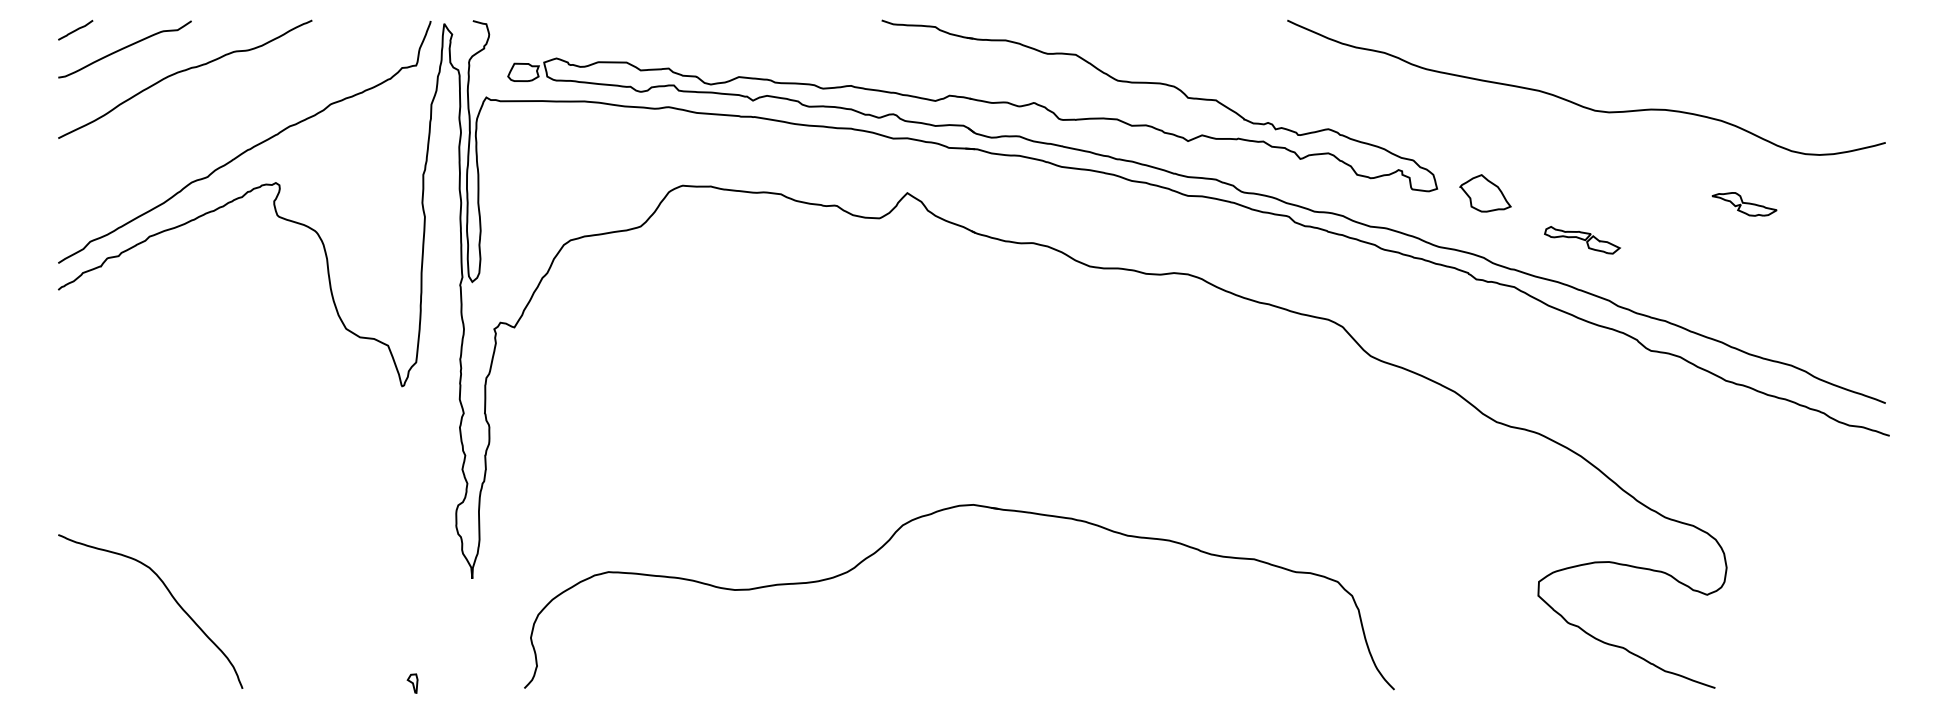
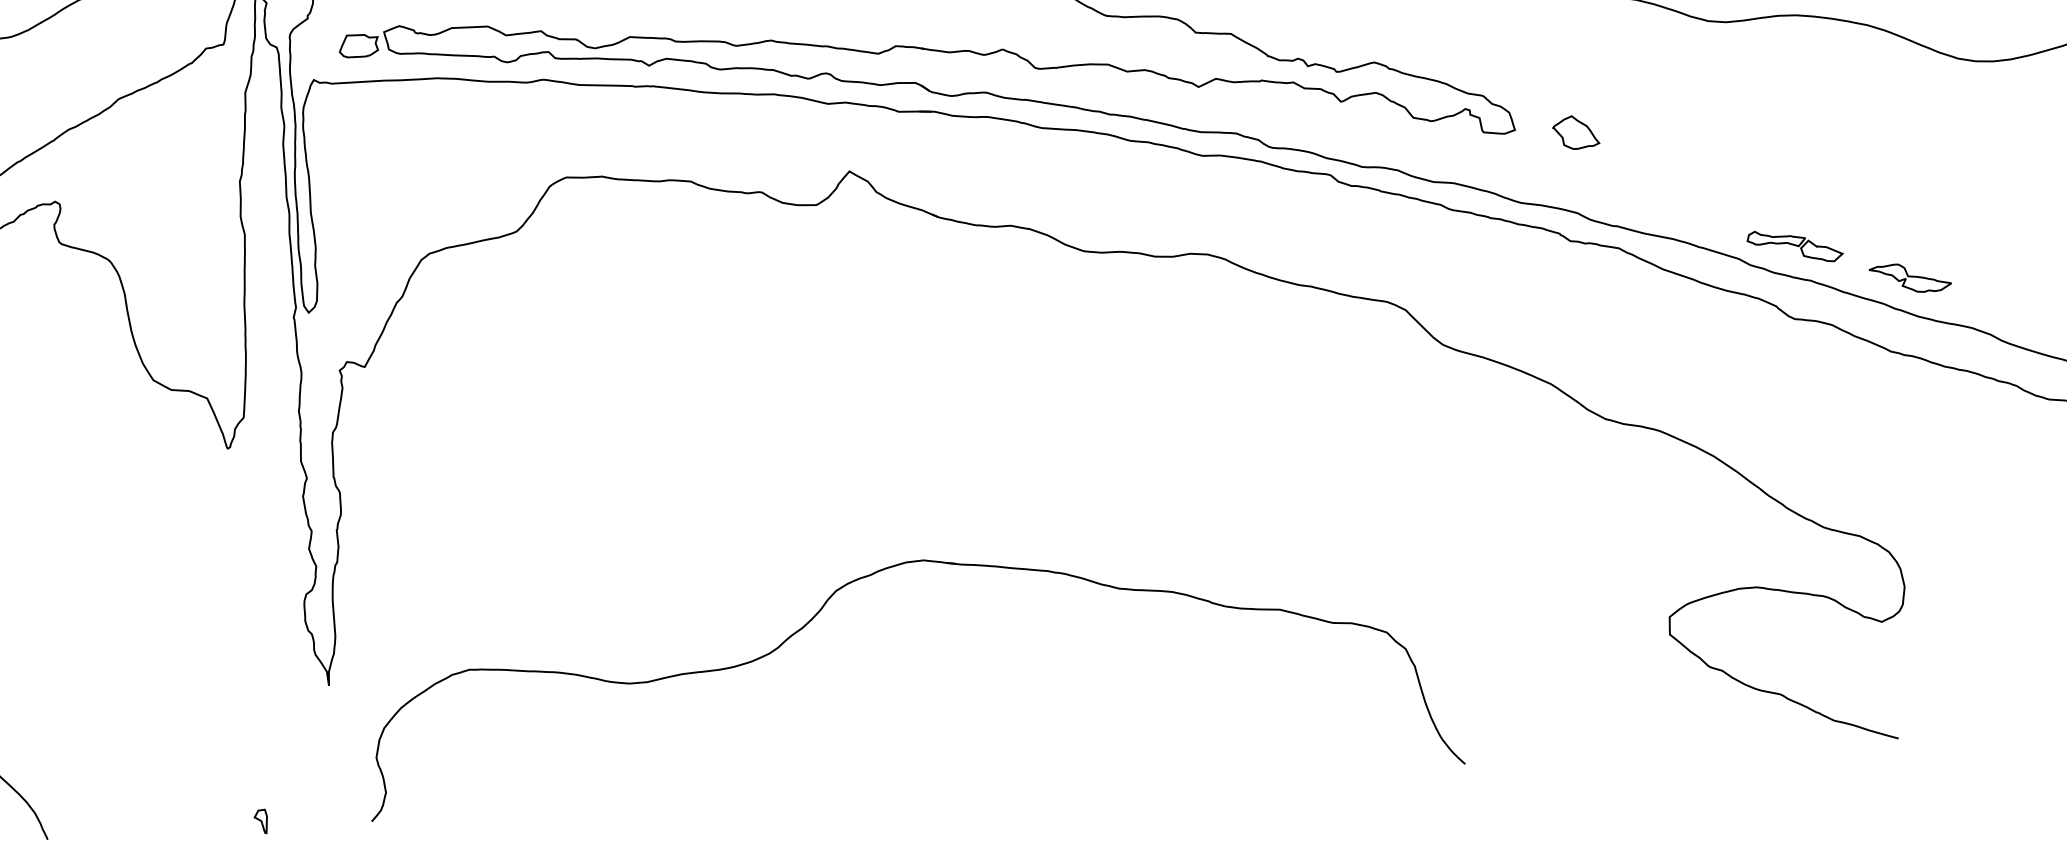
part: (1485, 193) -> (1576, 132), size x0.71
part: (1744, 204) -> (1910, 278), moved
part: (1582, 240) -> (1795, 246), moved
part: (933, 514) -> (873, 575), moved

